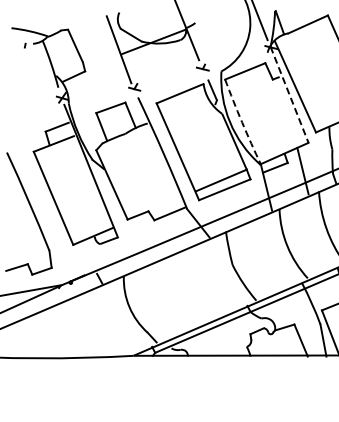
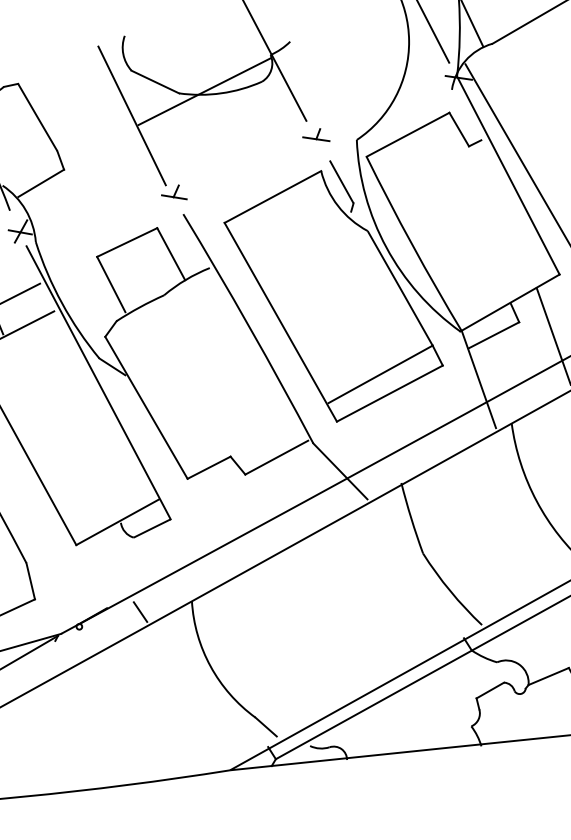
line: (289, 94) -> (508, 174), dashed -> solid
arc: (242, 122) -> (413, 245), dashed -> solid

